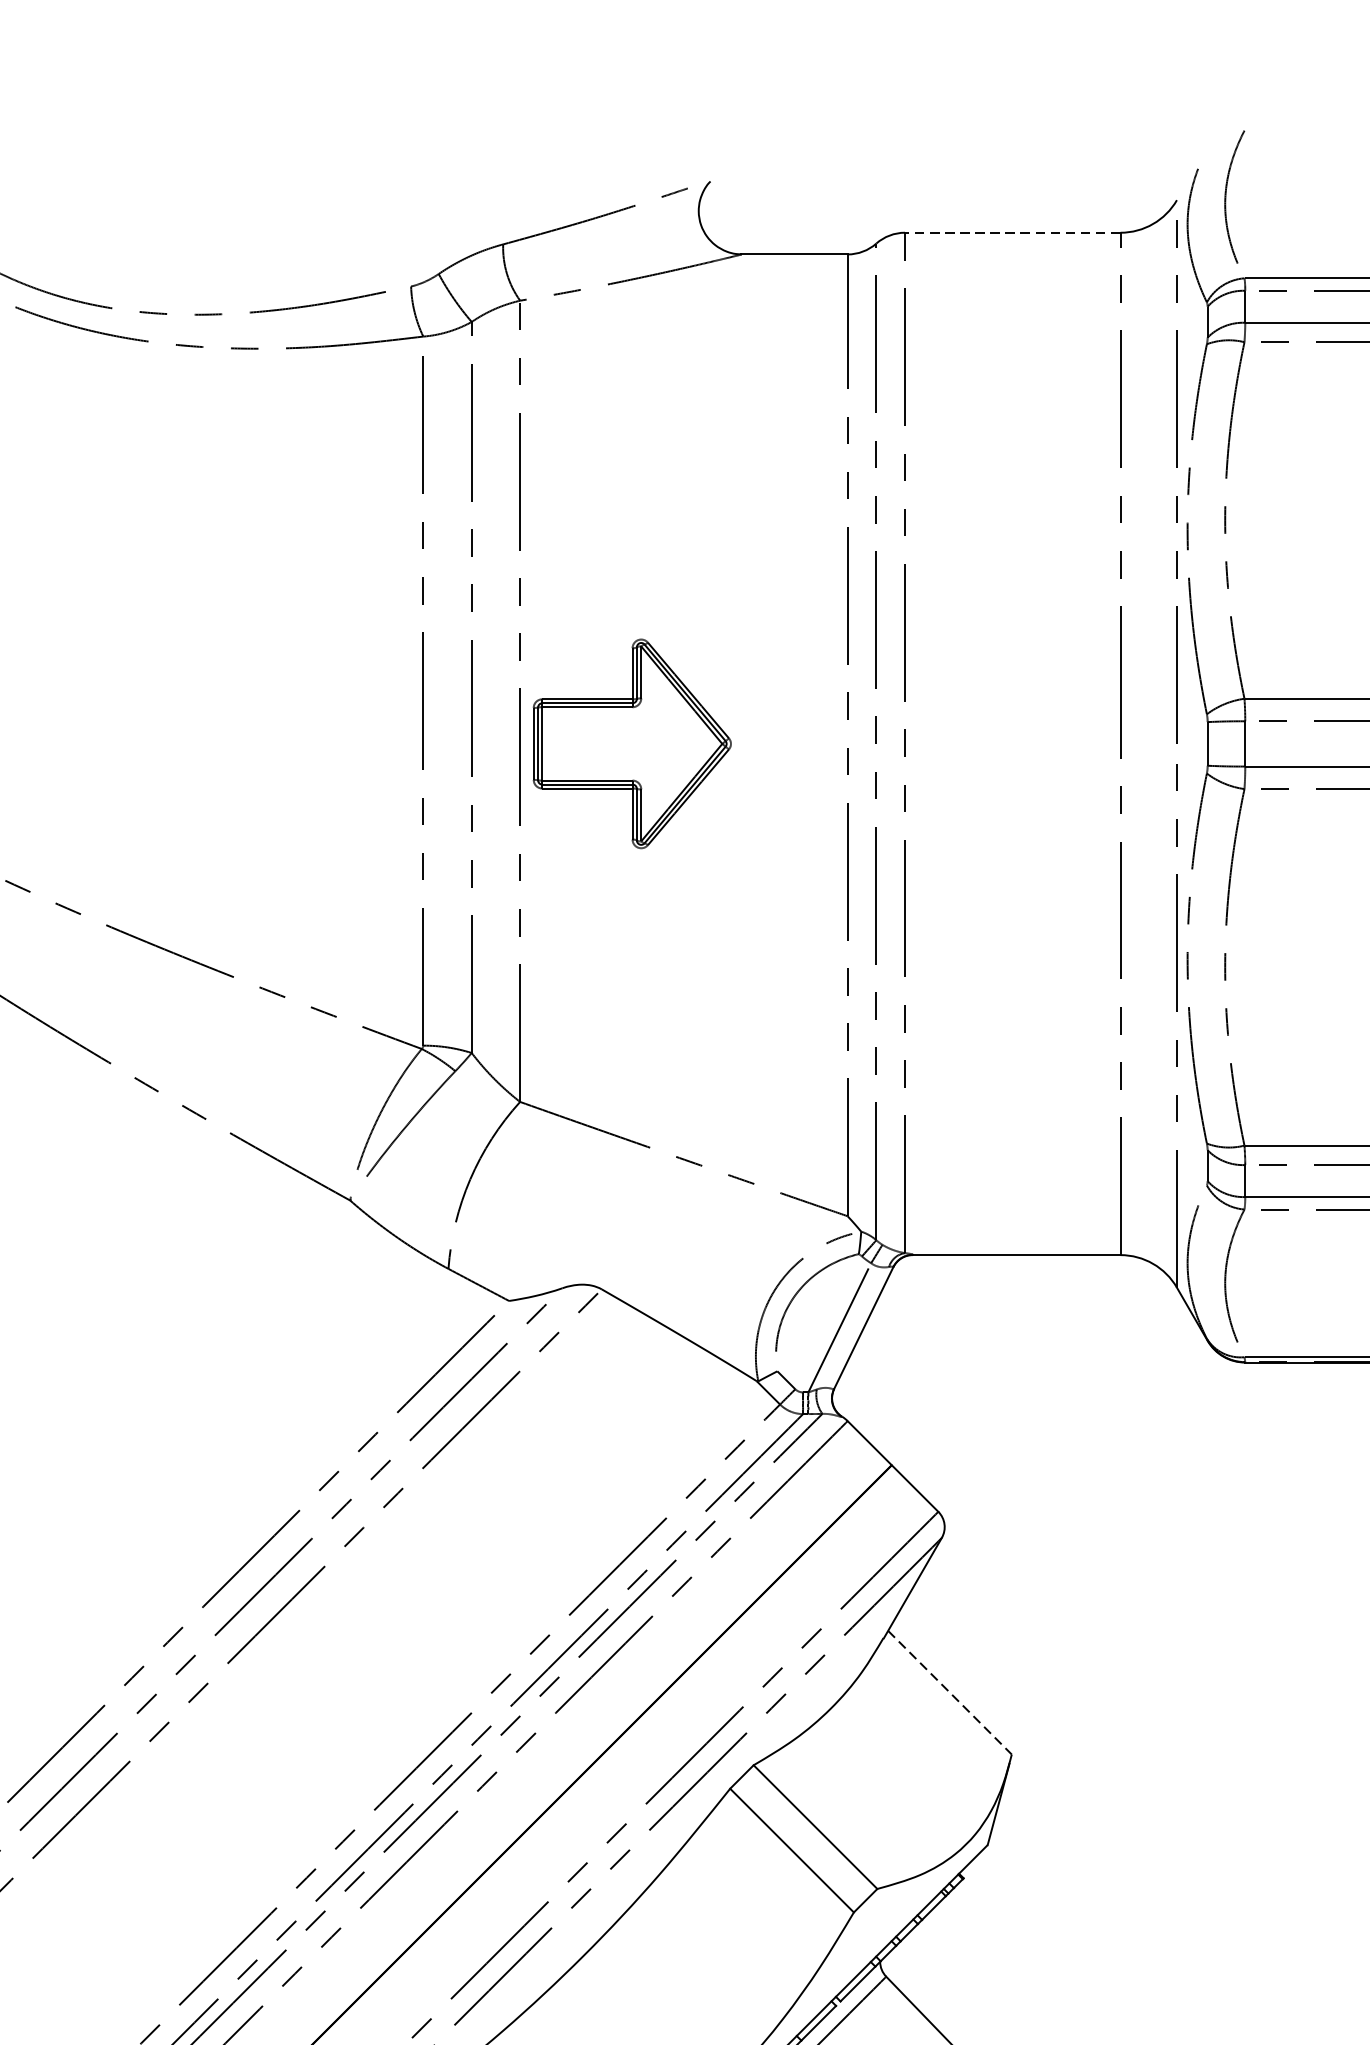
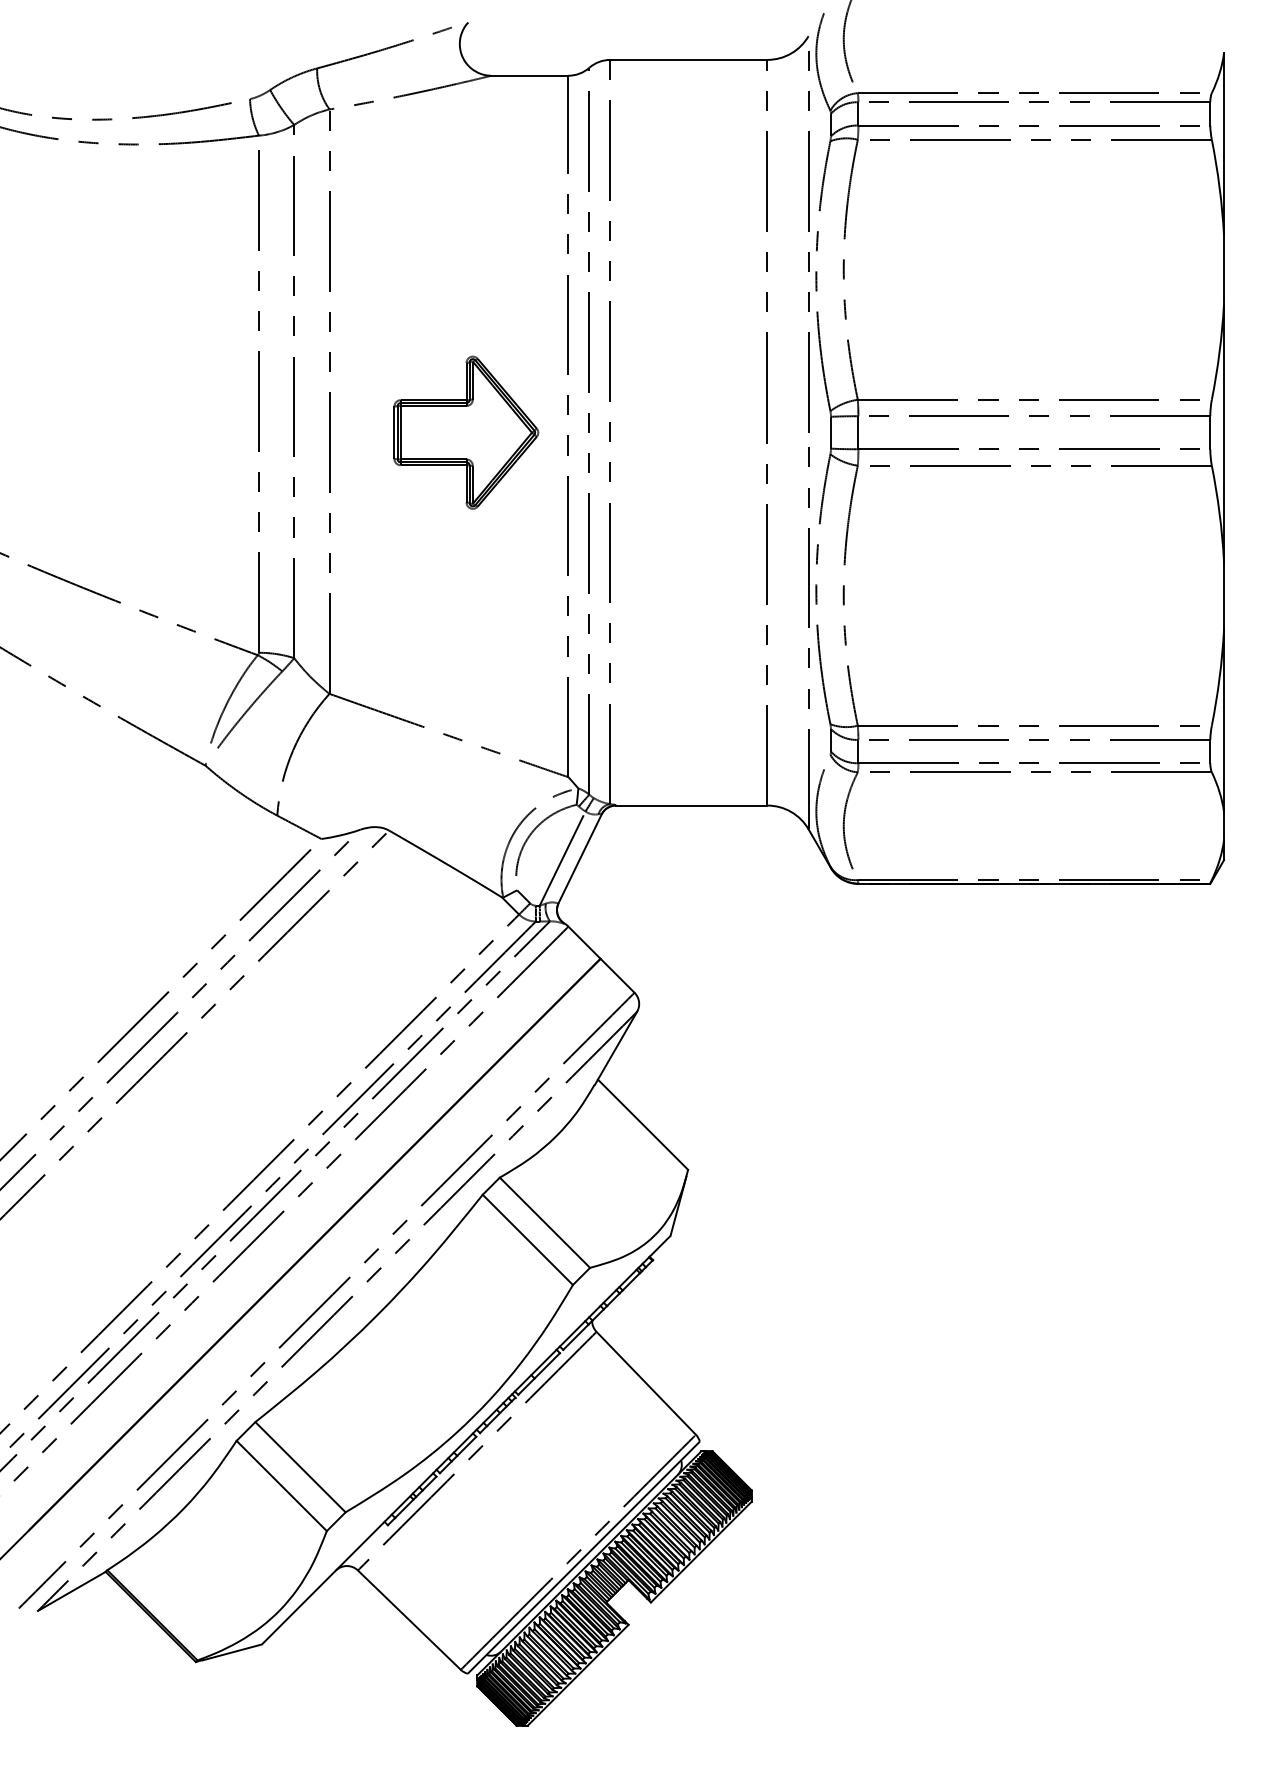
line: (1012, 232) -> (688, 59), dashed -> solid
part: (632, 743) -> (466, 432), moved
line: (950, 1692) -> (643, 1124), dashed -> solid

